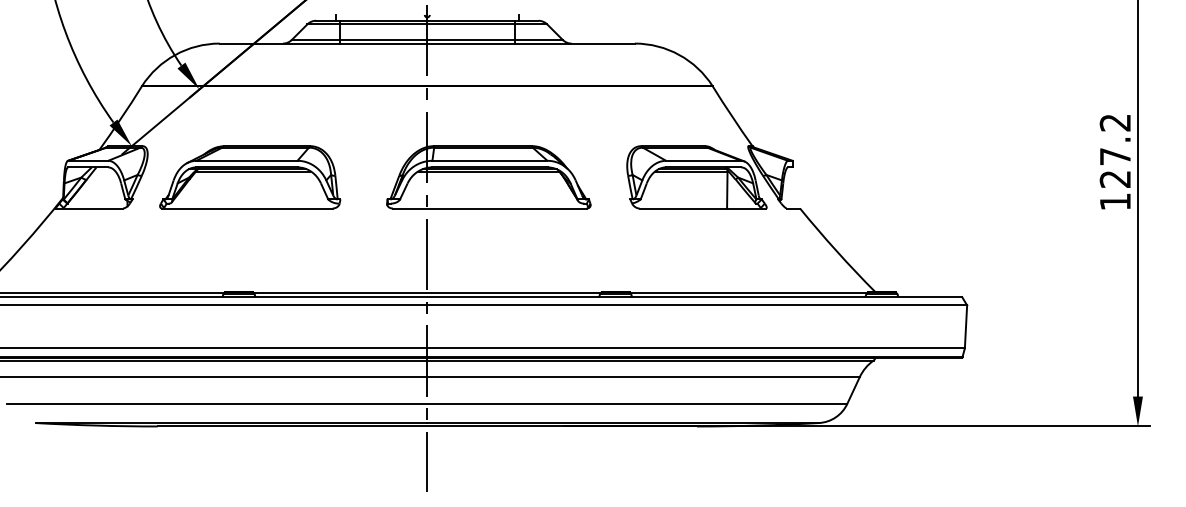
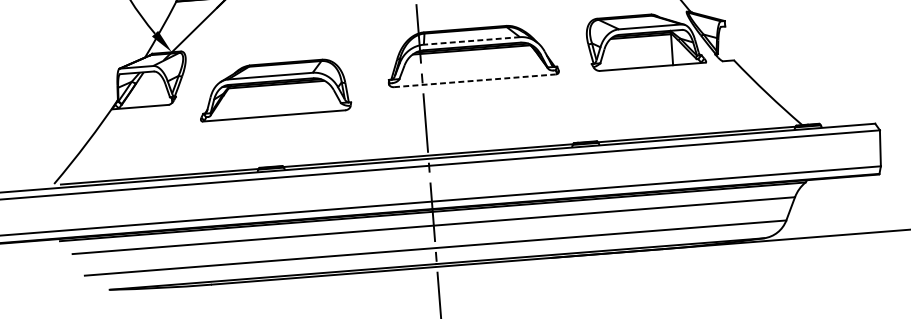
line: (489, 160) -> (471, 40), solid -> dashed
part: (250, 177) -> (274, 89), moved
line: (489, 208) -> (474, 80), solid -> dashed

